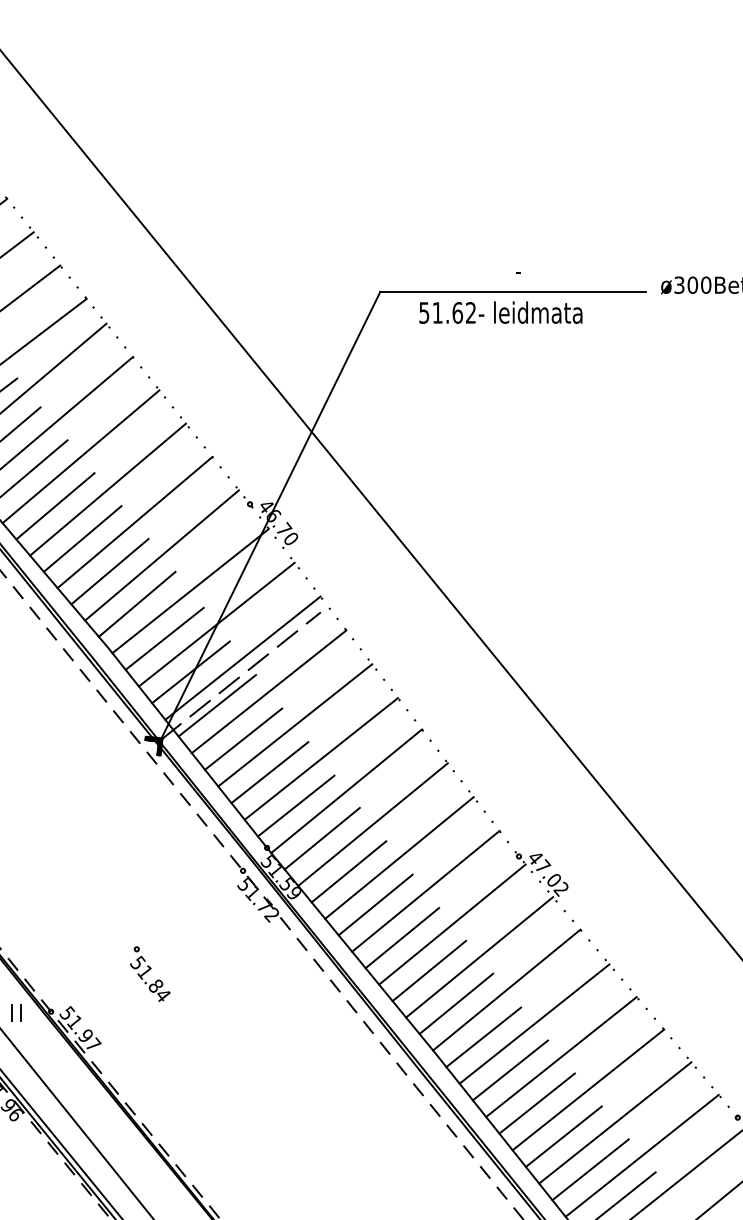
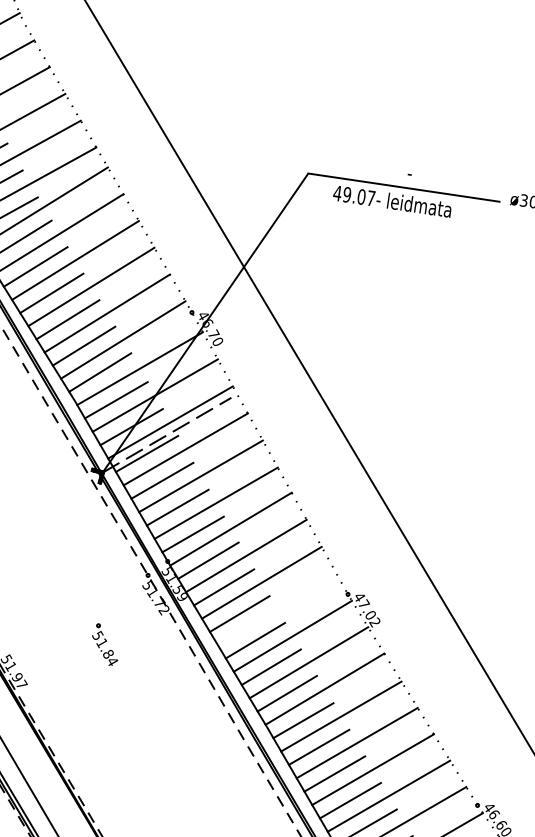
text: (446, 312) -> (353, 195), 51.62- -> 49.07-
line: (425, 890) -> (277, 608), removed
part: (150, 973) -> (105, 644), moved

